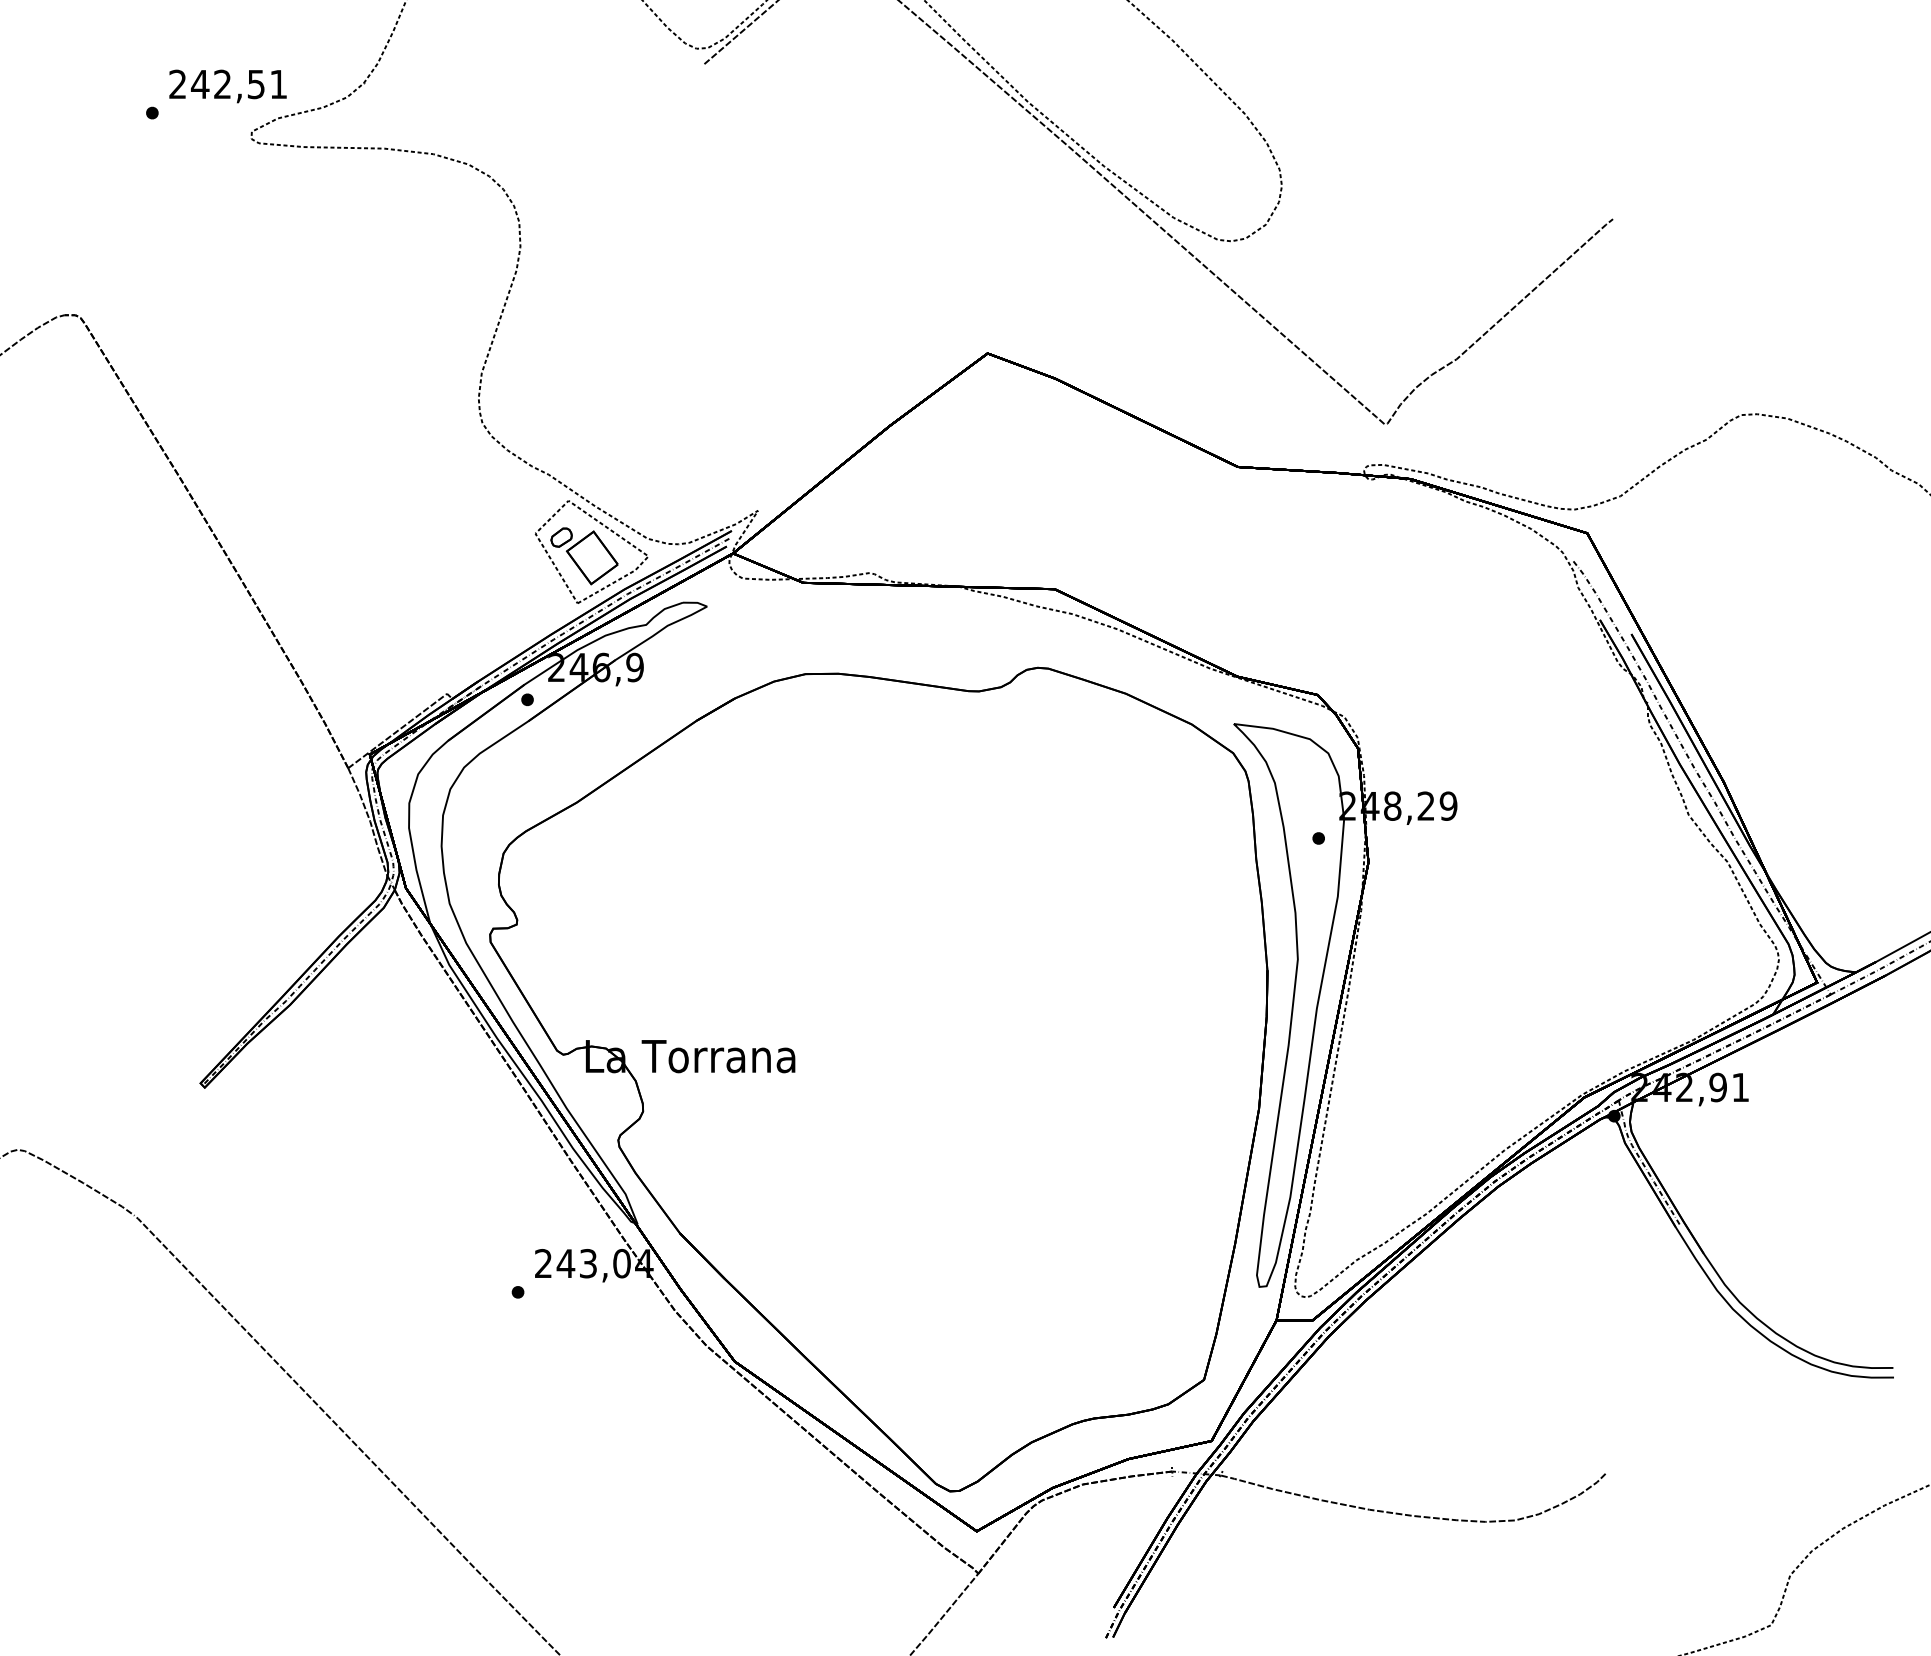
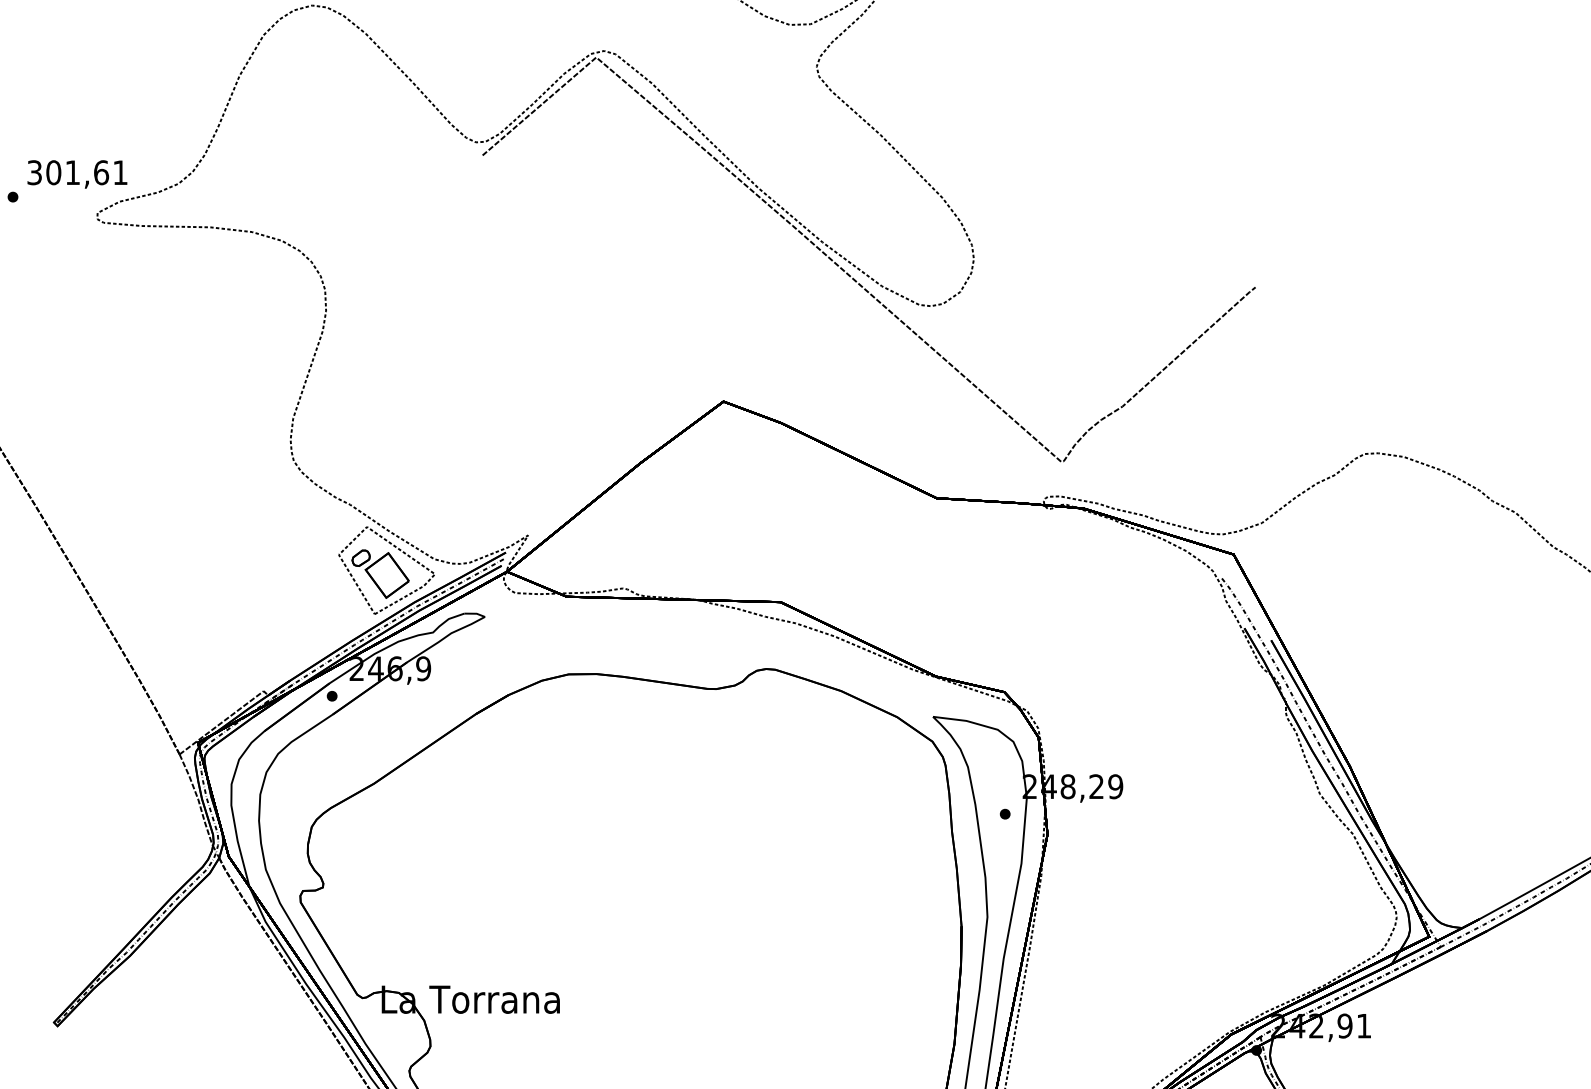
text: (217, 84) -> (68, 172), 242,51 -> 301,61

